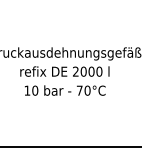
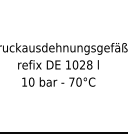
text: (87, 71) -> (78, 64), 2000 -> 1028

